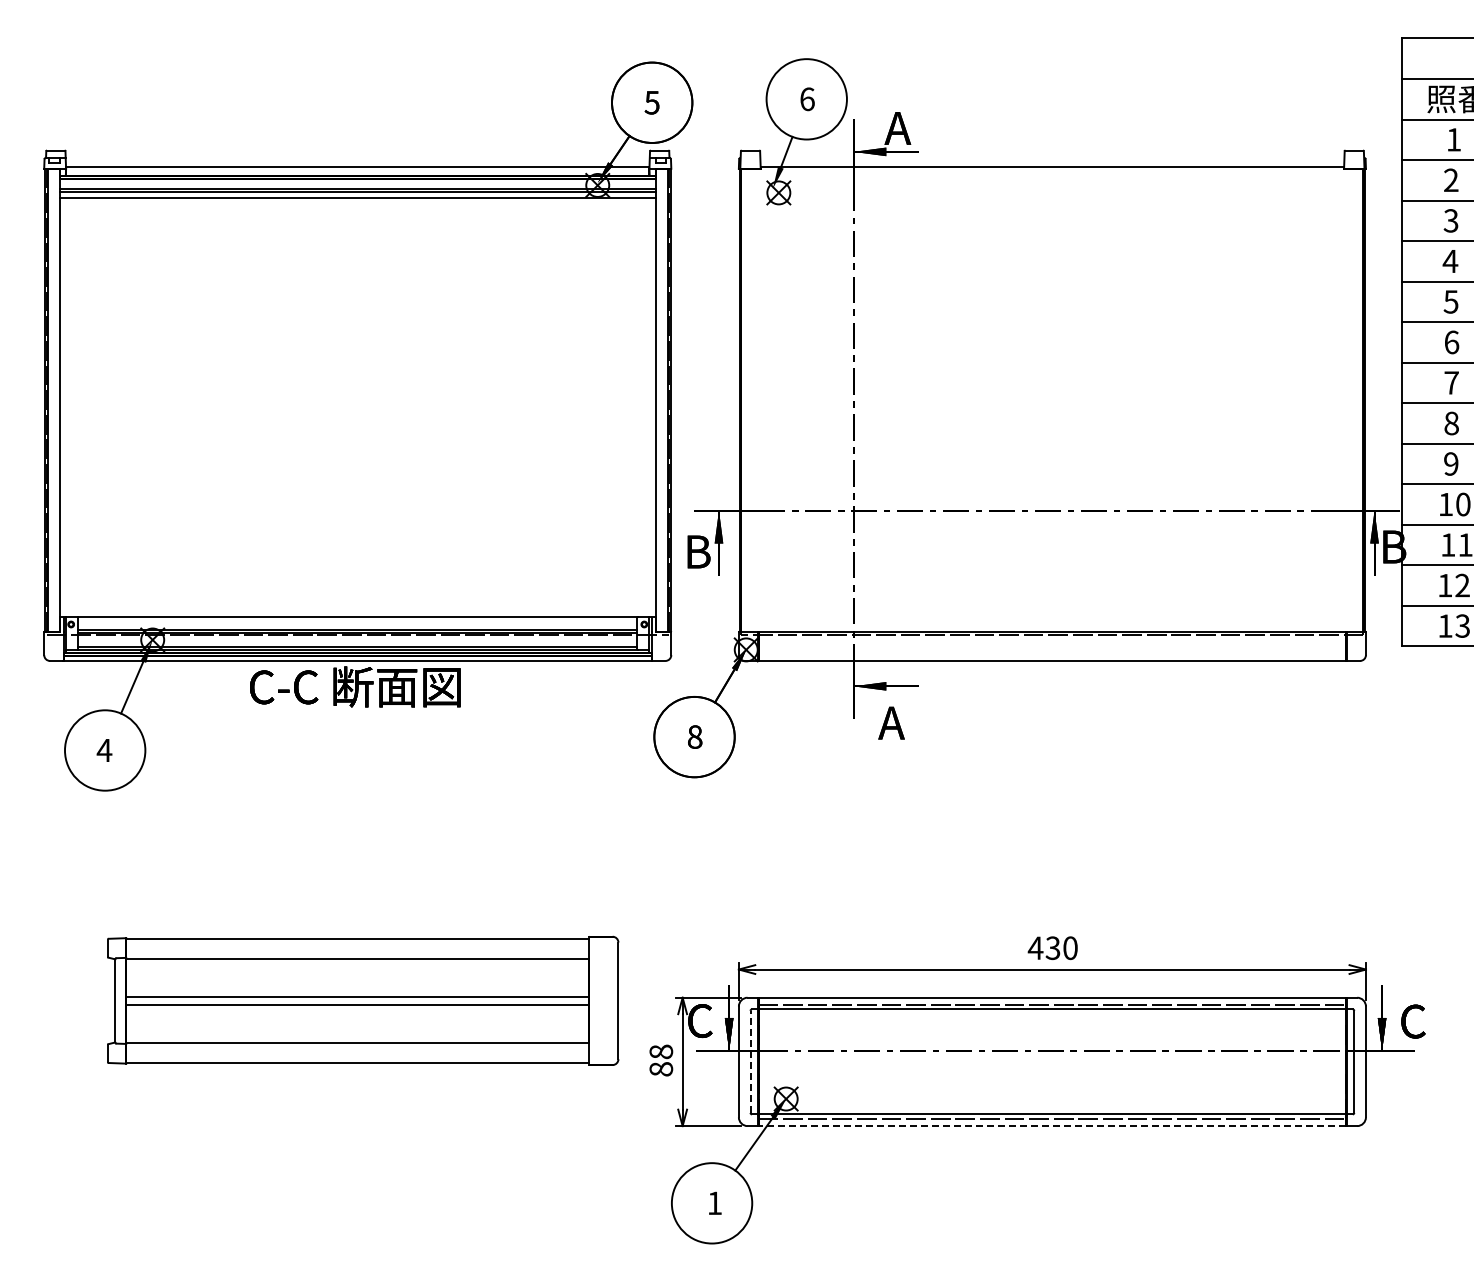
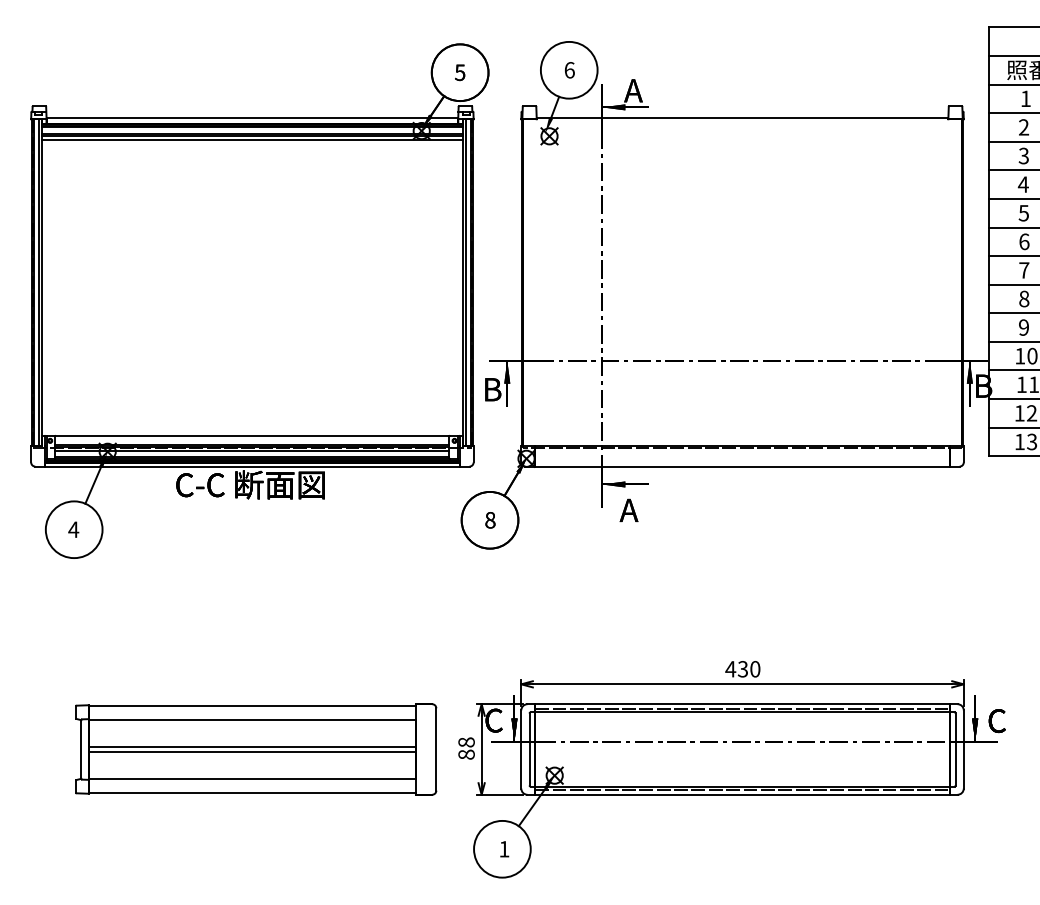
line: (55, 399) -> (39, 282), added
line: (660, 399) -> (466, 282), added
line: (357, 639) -> (252, 451), added
part: (363, 1000) -> (256, 749), moved
line: (750, 1061) -> (529, 749), dashed -> solid
line: (1052, 1126) -> (742, 795), dashed -> solid

